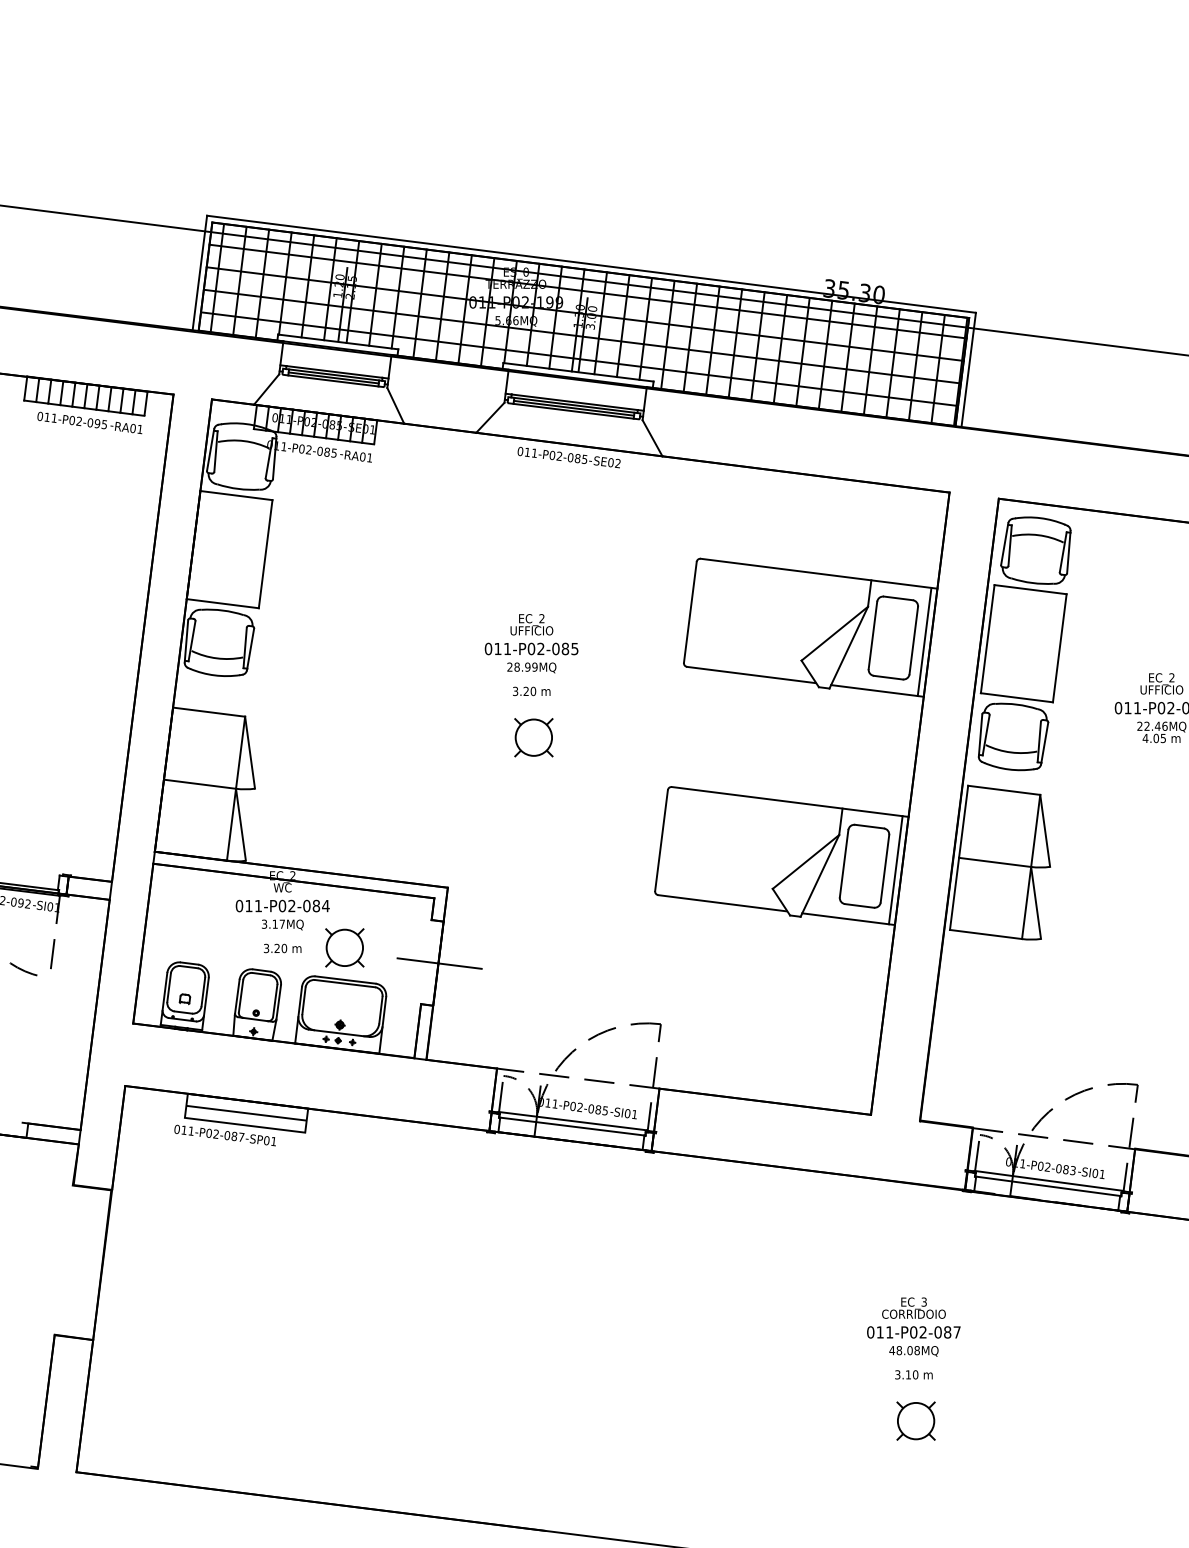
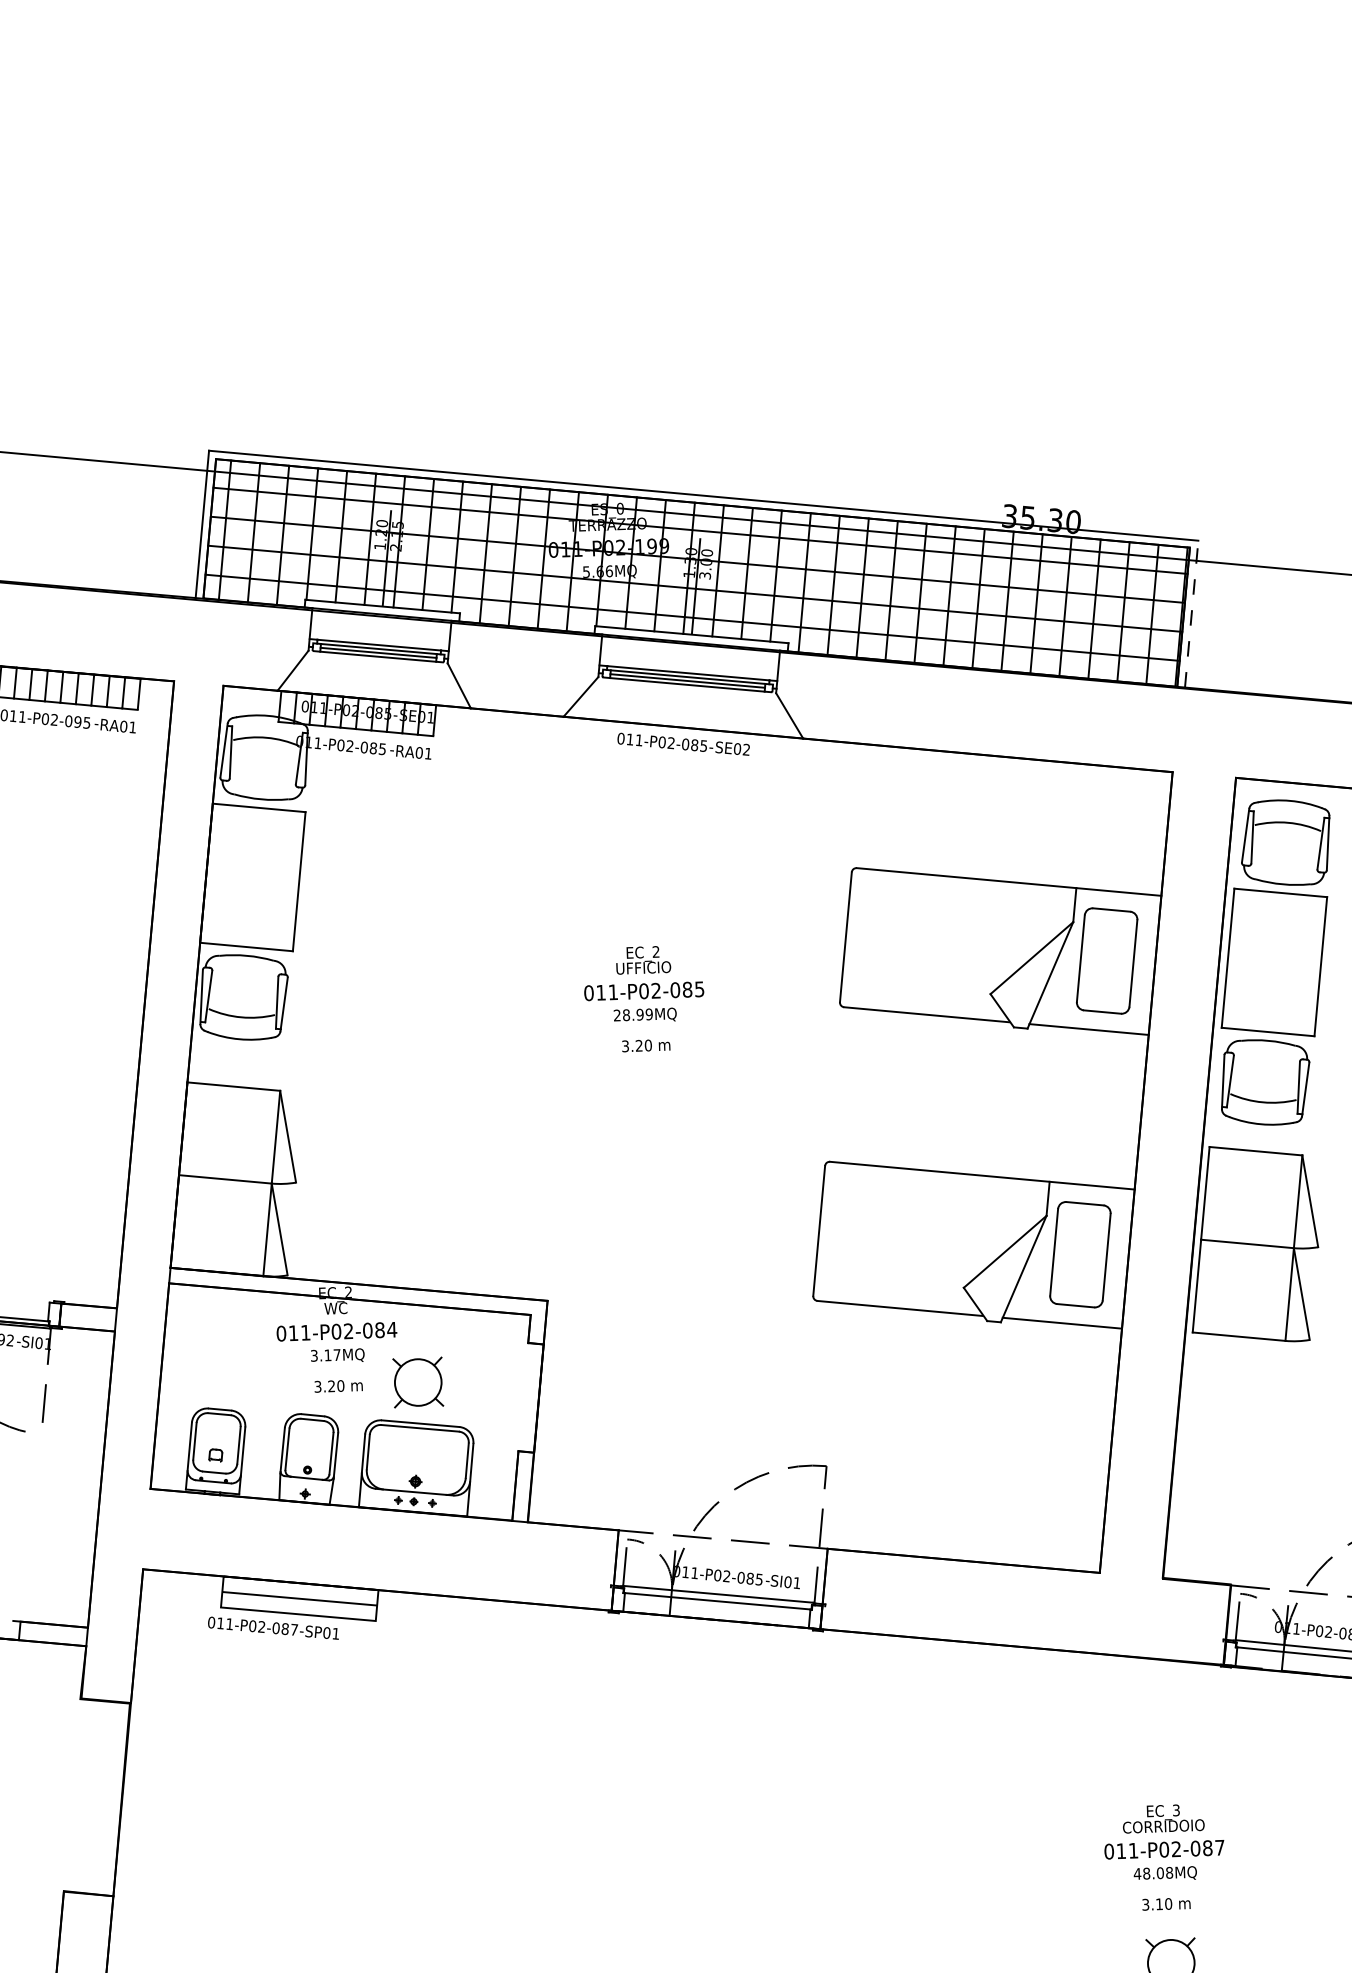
line: (968, 369) -> (1191, 613), solid -> dashed
line: (924, 641) -> (1147, 964), removed
part: (533, 737) -> (650, 1104), removed
line: (895, 870) -> (1120, 1258), removed
line: (439, 963) -> (540, 1398), removed

